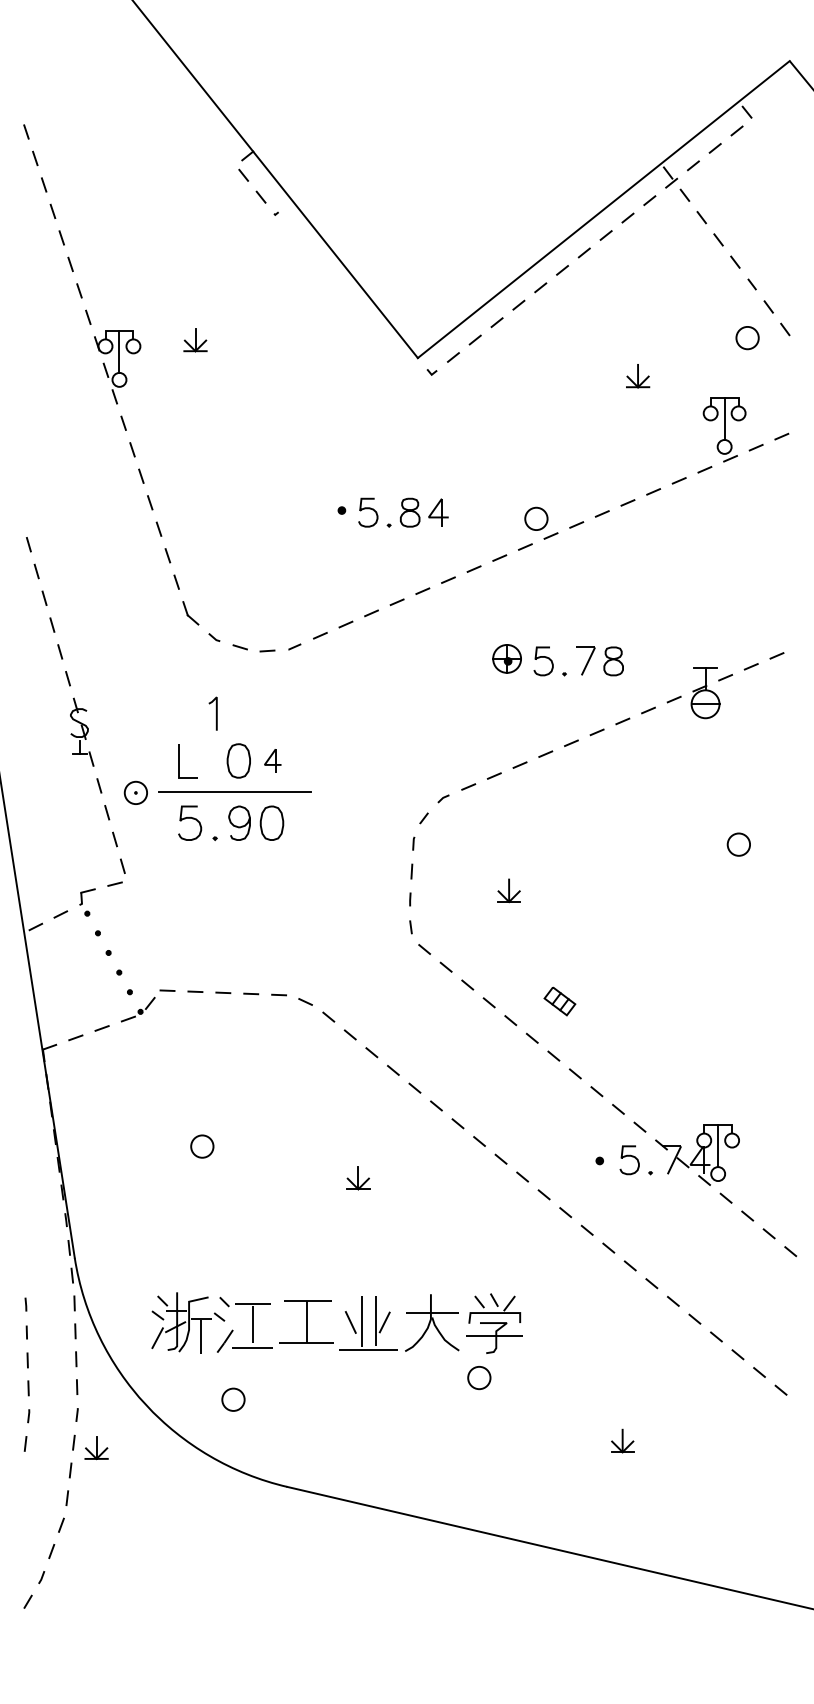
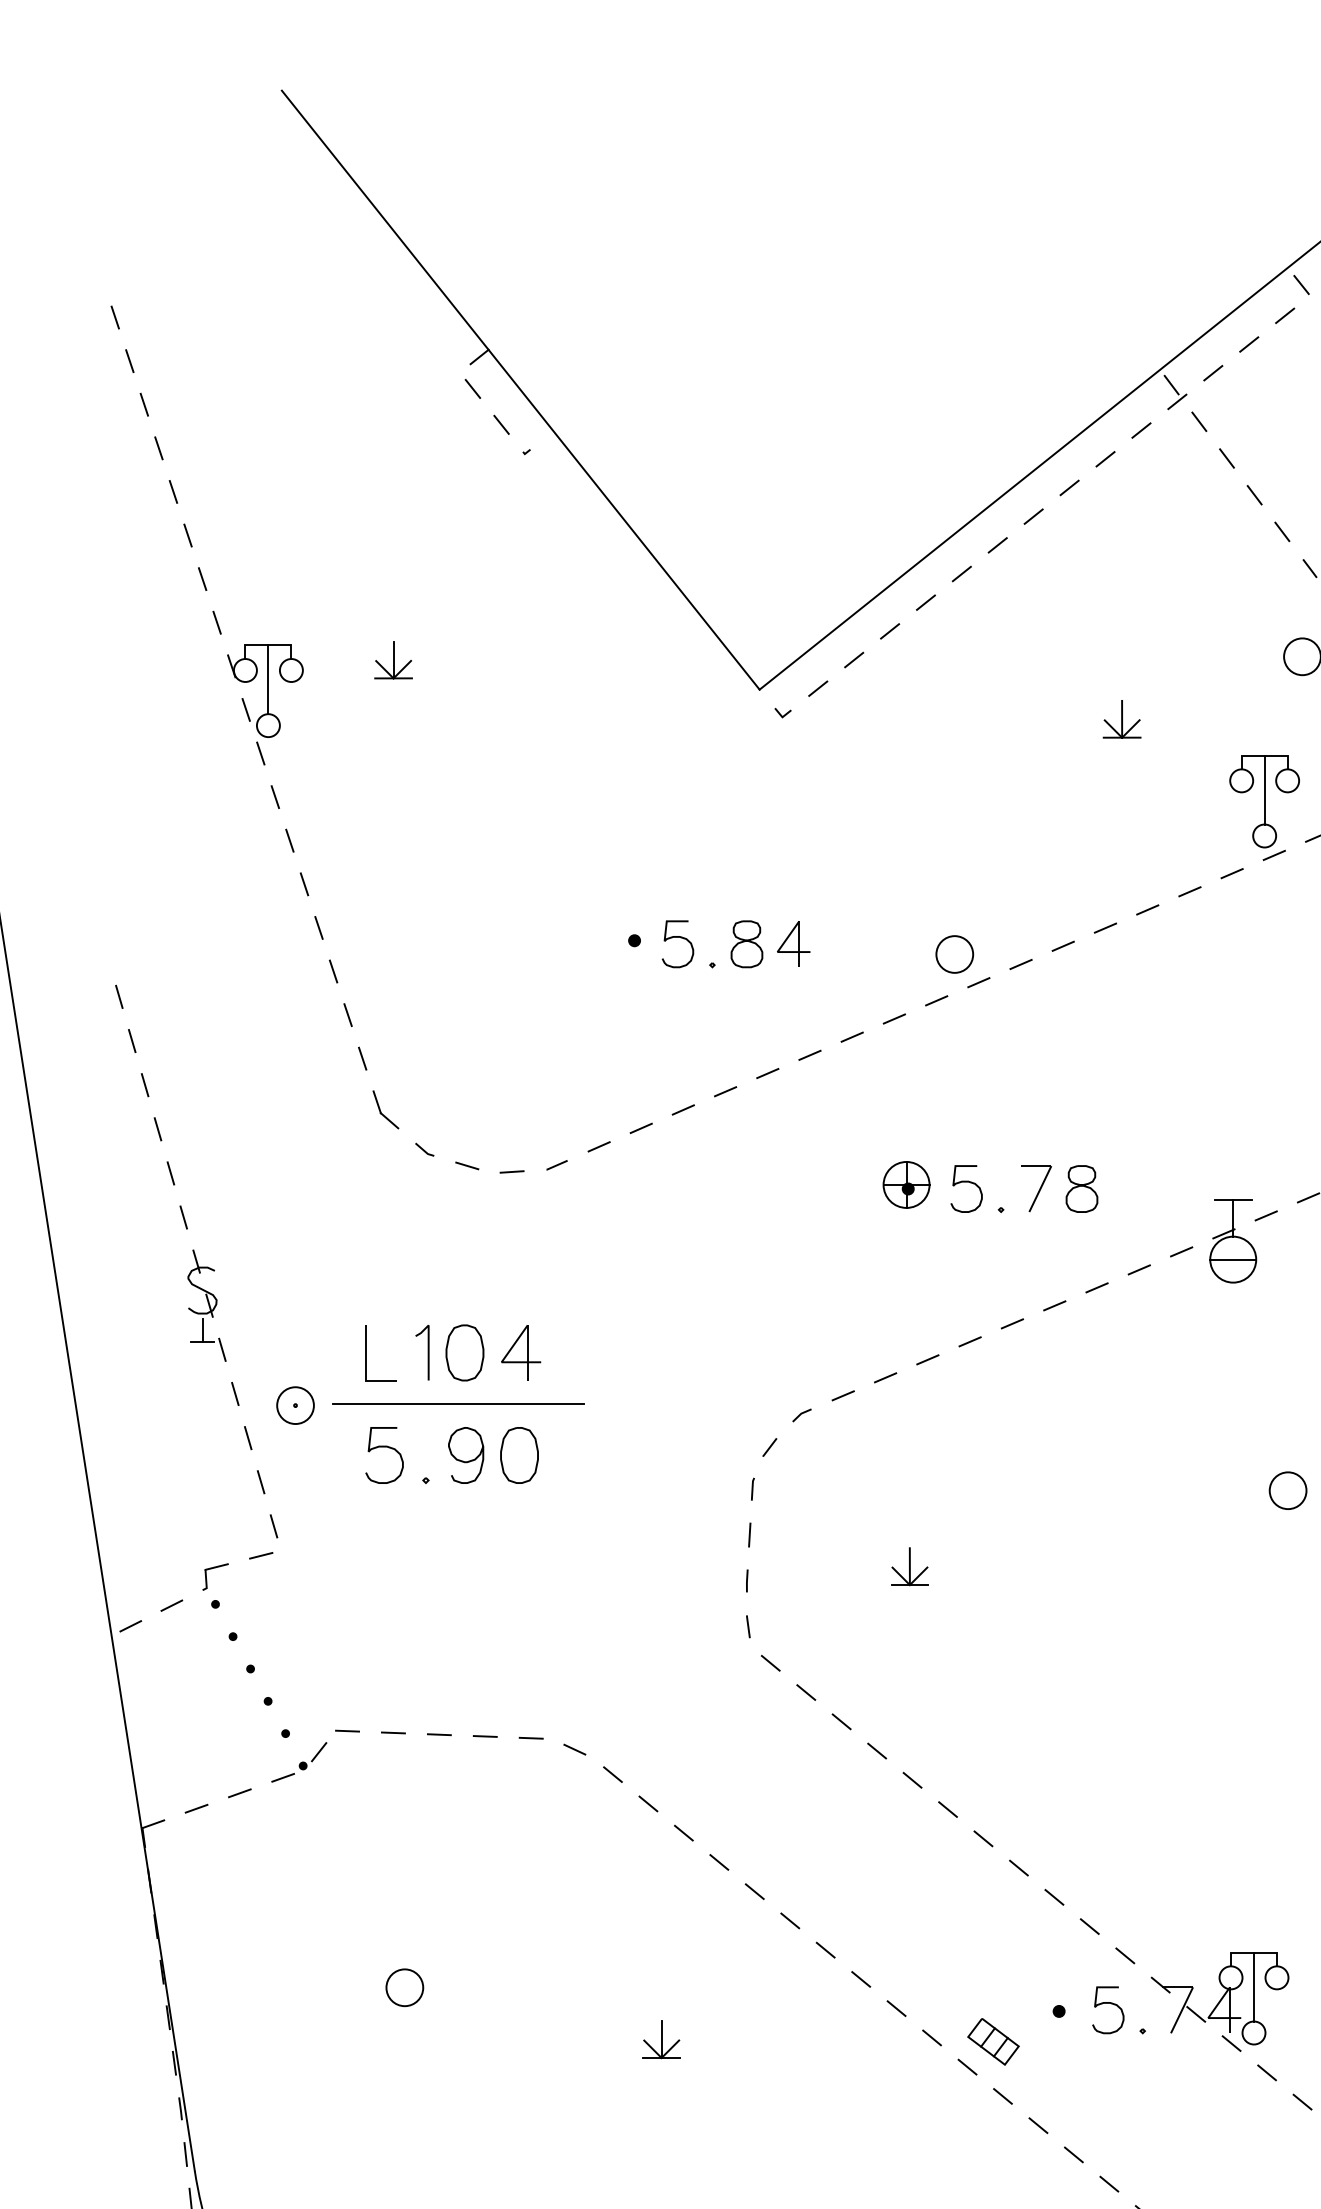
line: (215, 713) -> (426, 1352), moved
part: (272, 760) -> (520, 1352), size x1.43
part: (559, 1001) -> (992, 2041), moved

